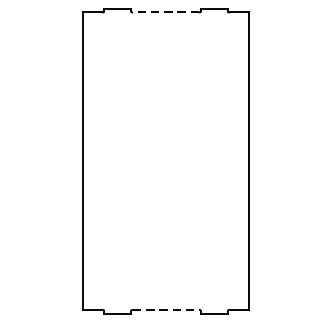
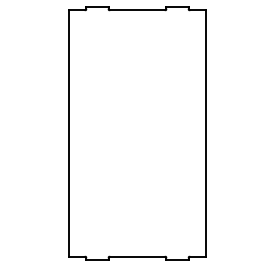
line: (166, 12) -> (137, 10), dashed -> solid
line: (166, 309) -> (137, 256), dashed -> solid

